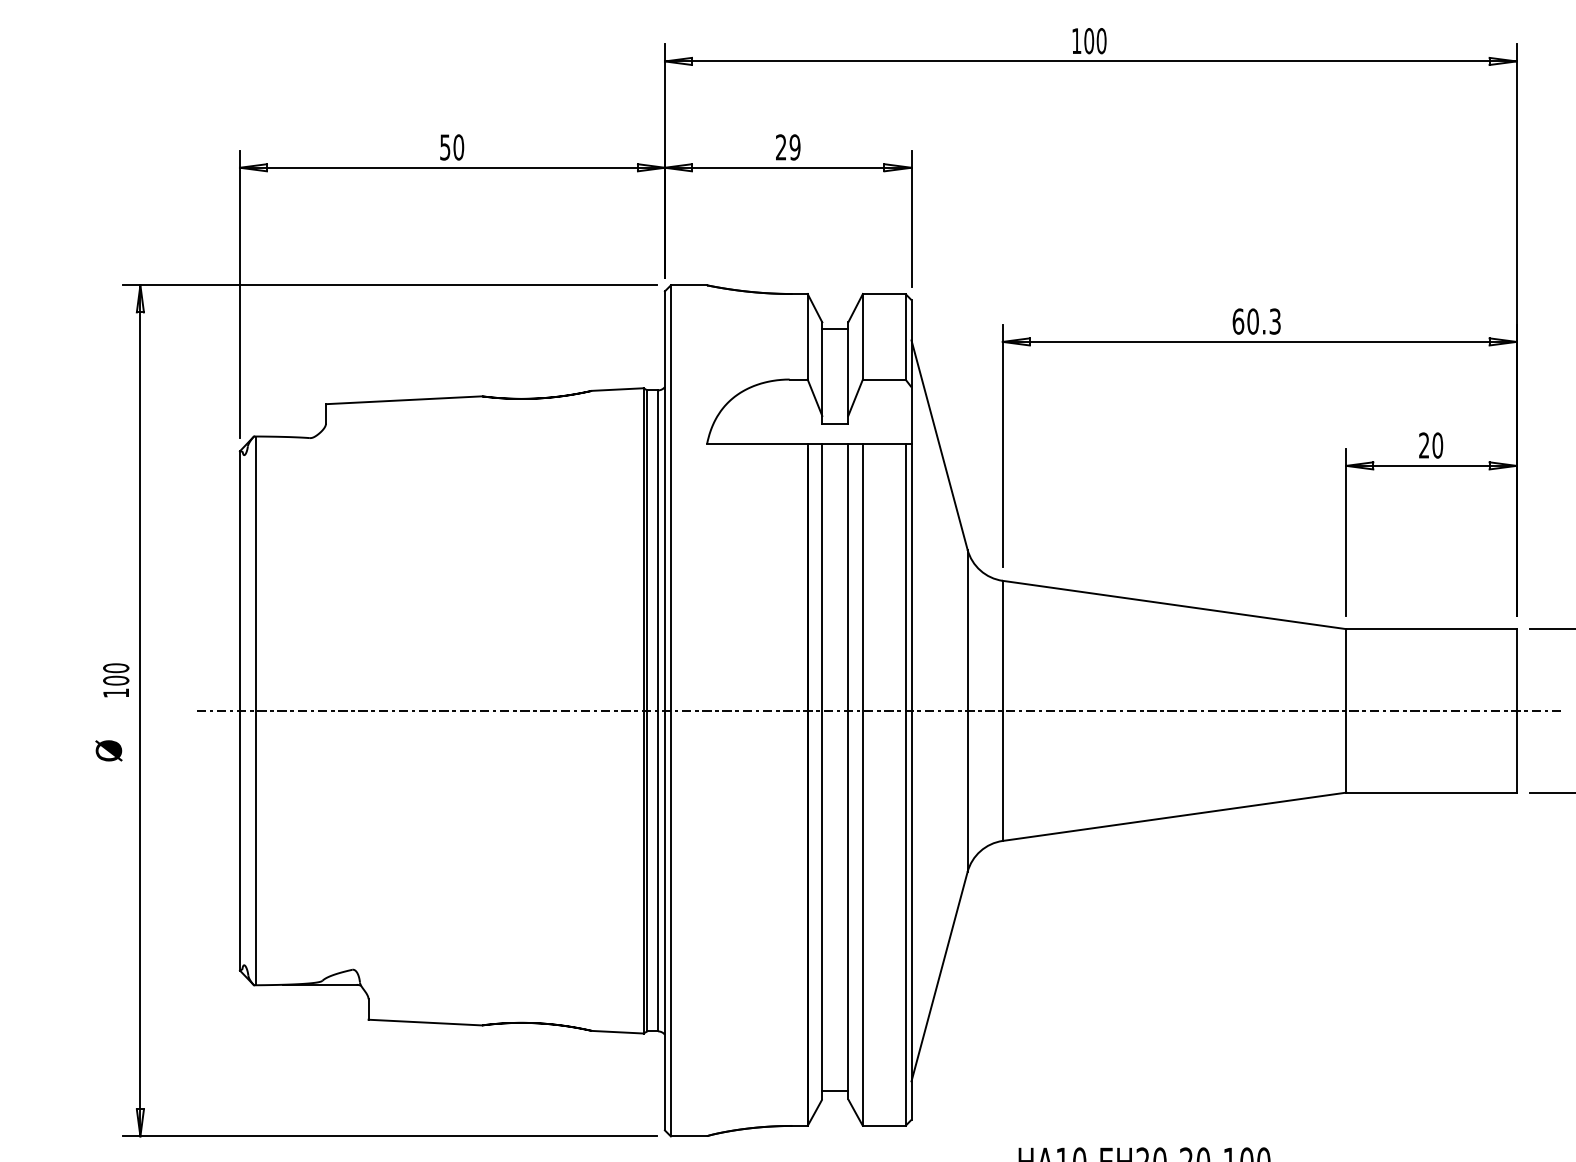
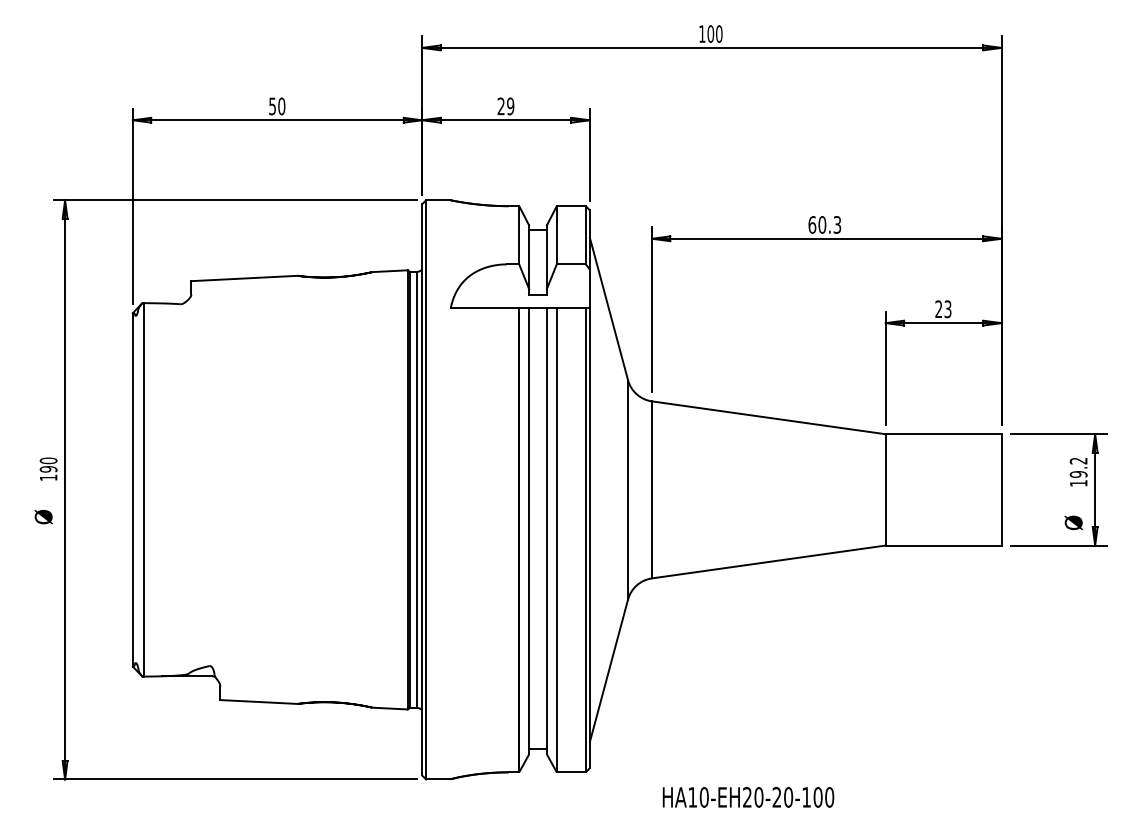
text: (1436, 445) -> (947, 309), 20 -> 23
text: (115, 680) -> (48, 469), 100 -> 190
line: (878, 710) -> (567, 489), removed

